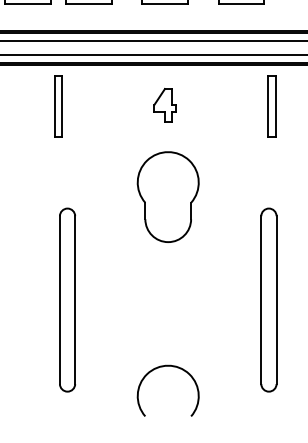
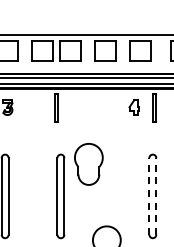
part: (163, 105) -> (133, 107), moved
part: (167, 197) -> (88, 164), moved
line: (261, 298) -> (149, 195), solid -> dashed
line: (276, 298) -> (156, 195), solid -> dashed

